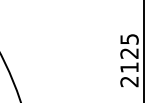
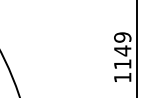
text: (129, 60) -> (122, 57), 2125 -> 1149

